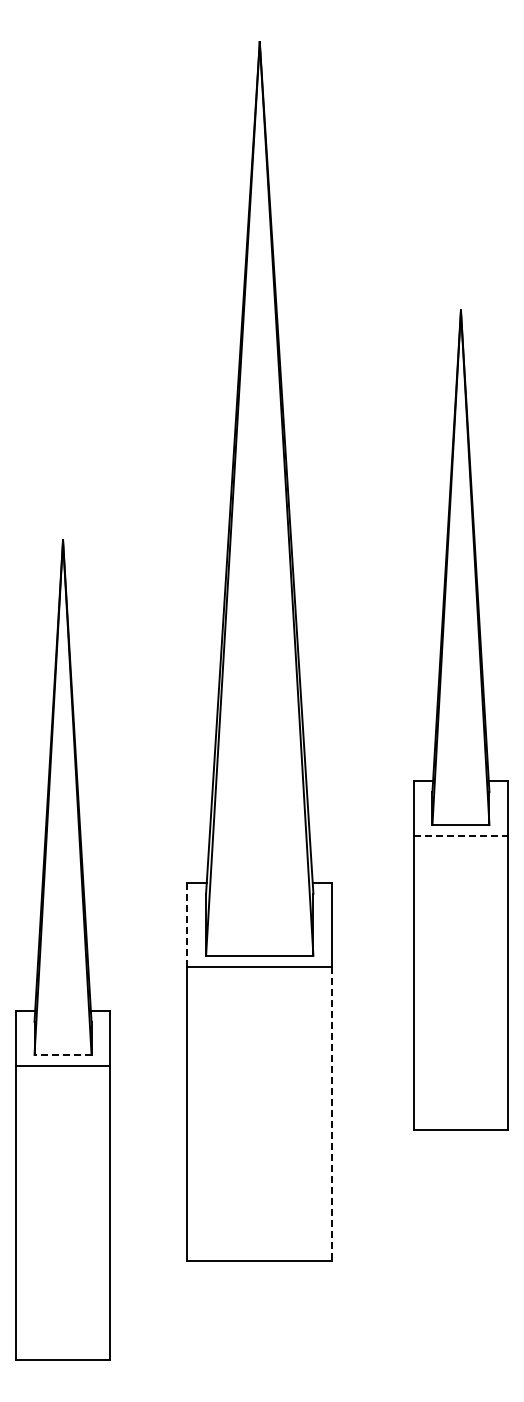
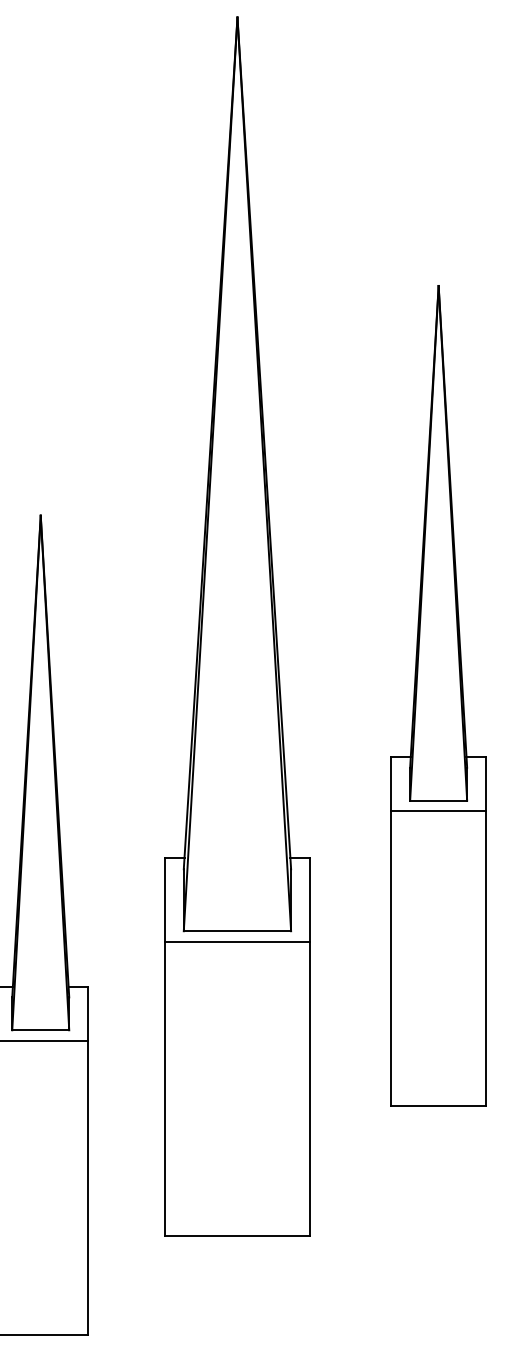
line: (461, 835) -> (439, 810), dashed -> solid
line: (187, 924) -> (165, 899), dashed -> solid
line: (62, 1054) -> (40, 1029), dashed -> solid
line: (332, 1114) -> (310, 1089), dashed -> solid

